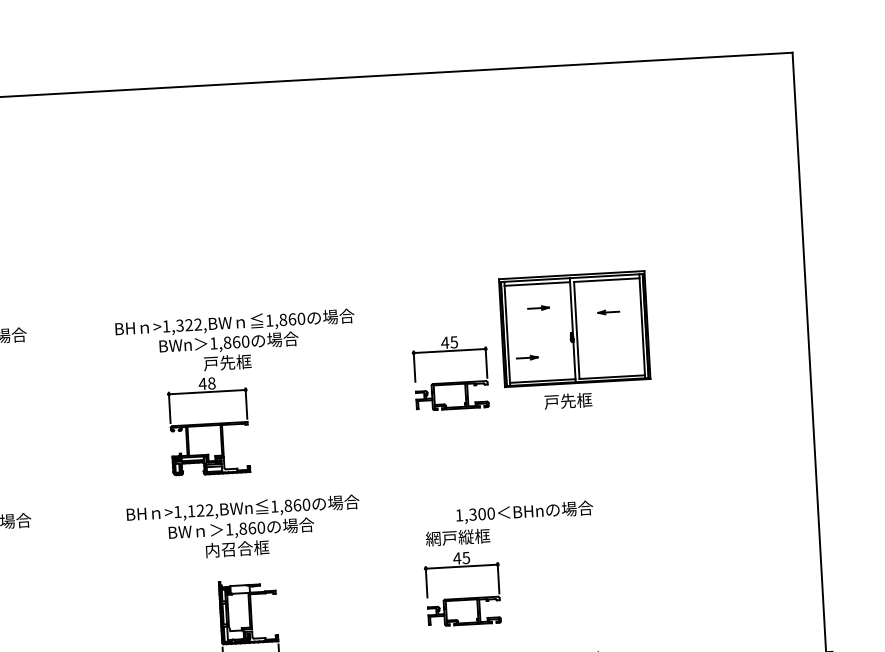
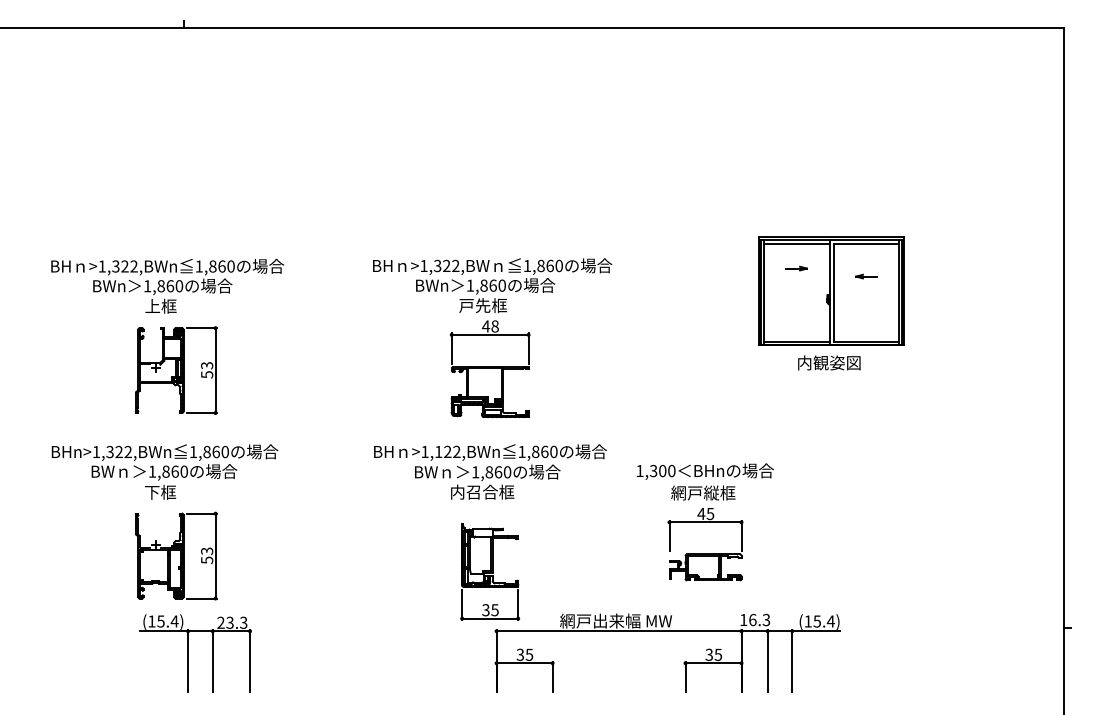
part: (527, 357) -> (782, 317), removed
part: (451, 382) -> (705, 337), removed
text: (575, 400) -> (828, 362), 戸先框 -> 内観姿図
part: (208, 426) -> (489, 369), moved
text: (524, 512) -> (705, 471), moved

